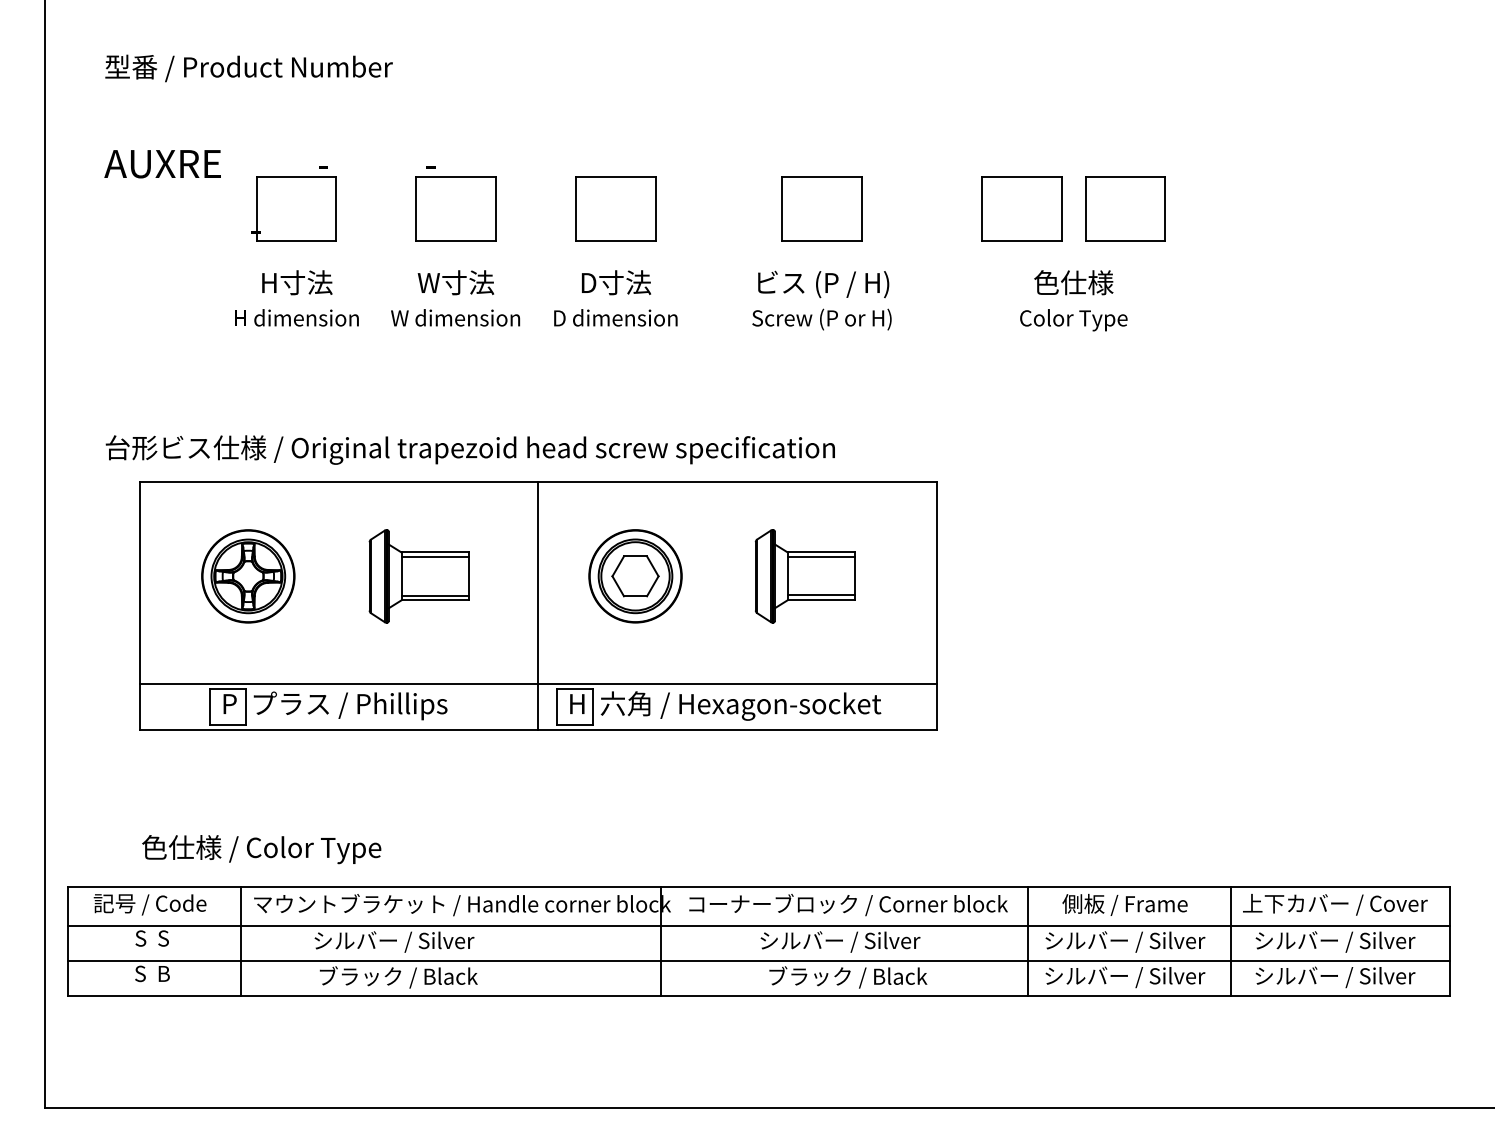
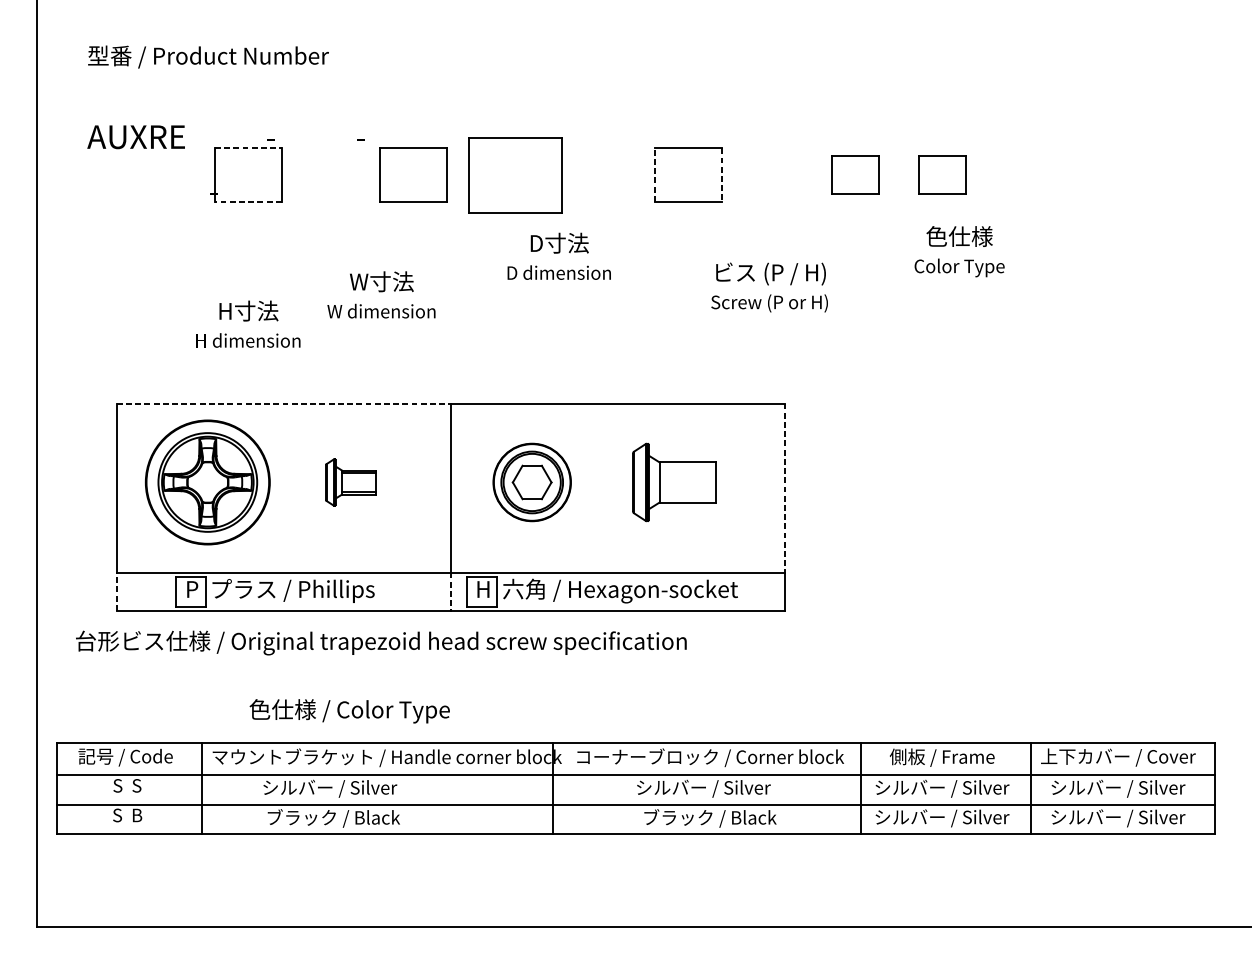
line: (296, 177) -> (248, 148), solid -> dashed
part: (455, 208) -> (413, 174), moved
part: (615, 208) -> (515, 174), size x1.4
part: (1021, 208) -> (855, 174), size x0.7
part: (1125, 208) -> (942, 174), size x0.7
line: (782, 209) -> (655, 175), solid -> dashed
line: (862, 209) -> (722, 175), solid -> dashed
line: (296, 241) -> (248, 202), solid -> dashed
text: (296, 298) -> (248, 324), moved
text: (455, 298) -> (381, 294), moved
text: (615, 298) -> (558, 256), moved
text: (821, 300) -> (769, 287), moved
text: (1073, 300) -> (959, 251), moved
text: (469, 449) -> (380, 642), moved
line: (339, 482) -> (284, 403), solid -> dashed
line: (820, 557) -> (687, 466), removed
part: (248, 576) -> (208, 482), size x1.6
part: (418, 576) -> (350, 482), size x0.6
line: (937, 583) -> (785, 488), solid -> dashed
line: (820, 595) -> (687, 498), removed
line: (139, 706) -> (116, 591), solid -> dashed
line: (538, 706) -> (450, 591), solid -> dashed
text: (261, 849) -> (349, 711), moved

